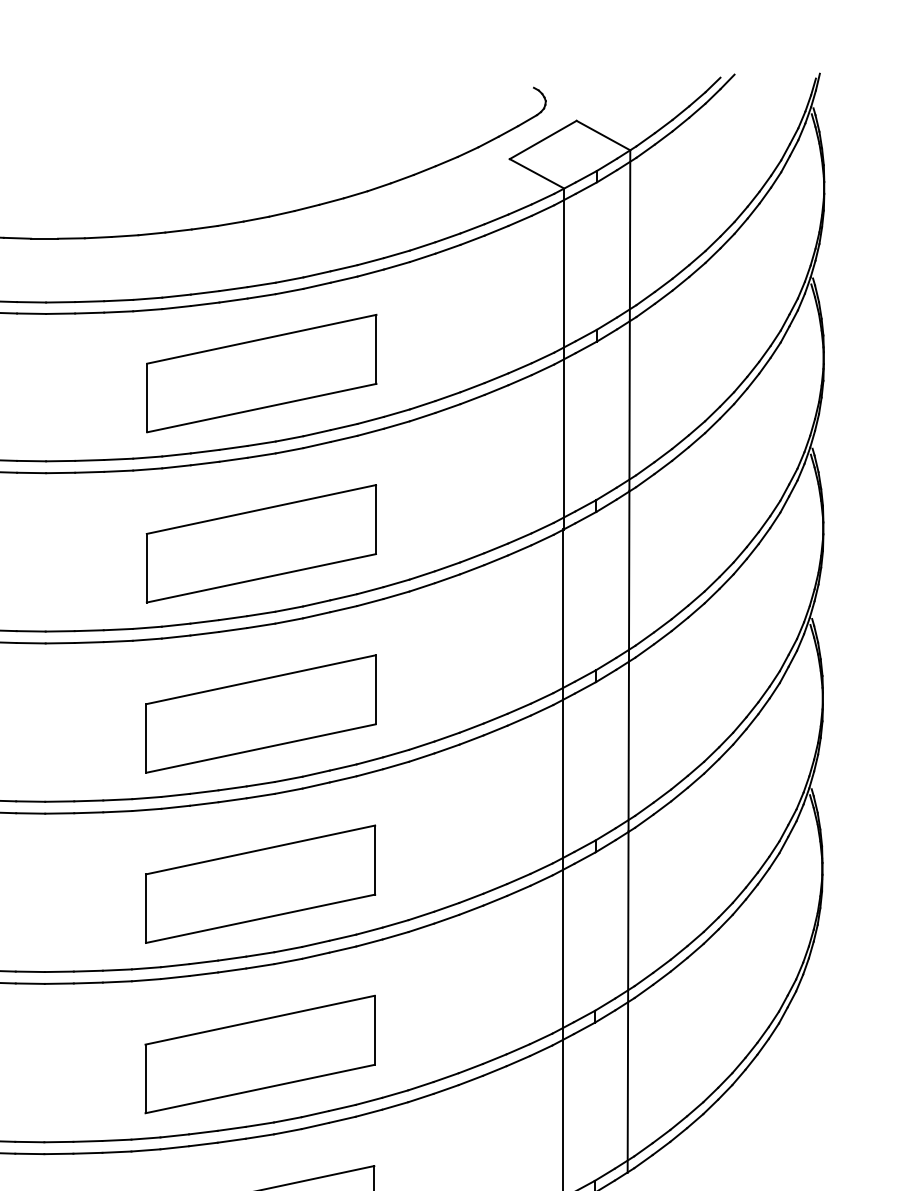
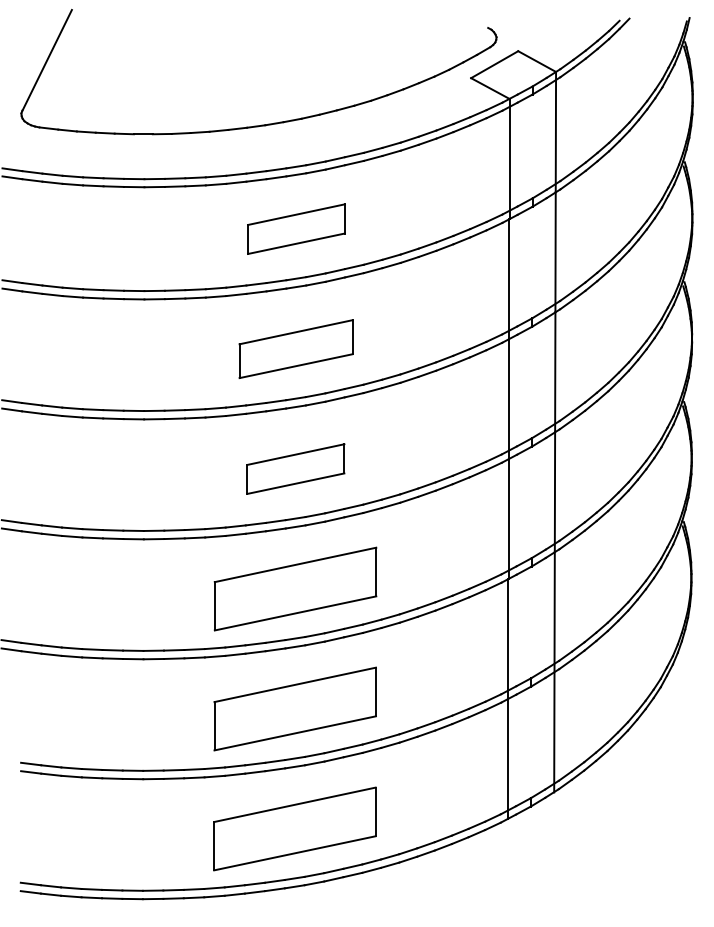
part: (261, 372) -> (296, 228), size x0.6
part: (260, 542) -> (295, 348), size x0.7
part: (260, 713) -> (295, 468), size x0.6

